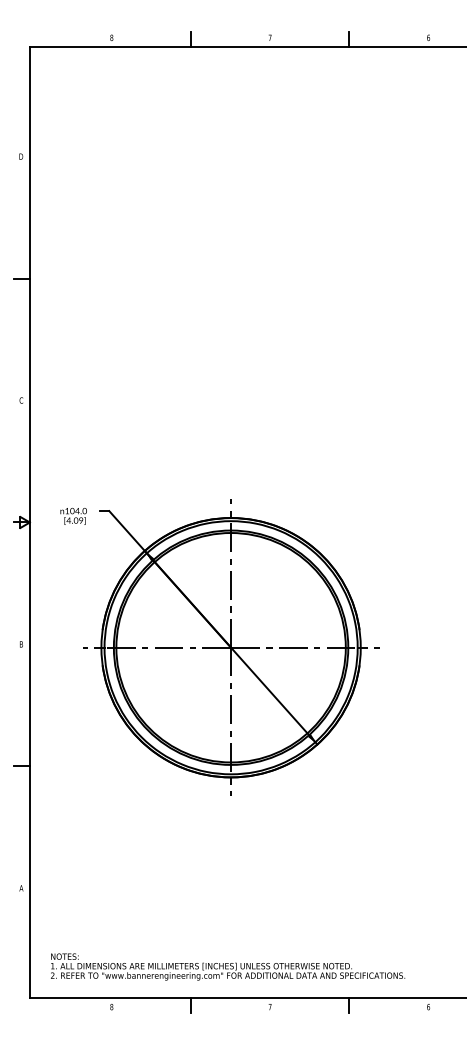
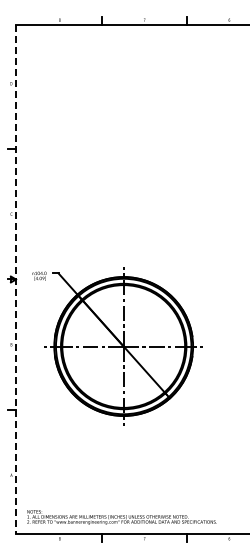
line: (30, 522) -> (16, 279), solid -> dashed

